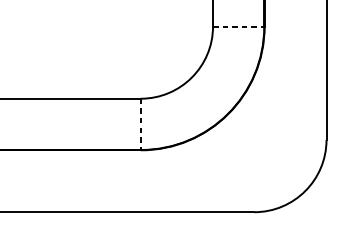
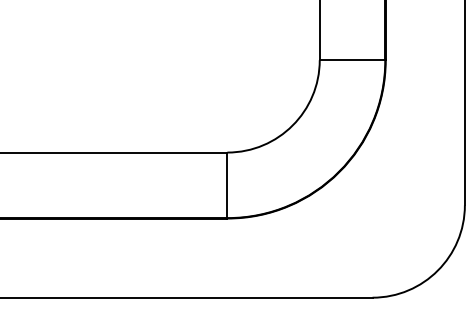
line: (238, 26) -> (352, 60), dashed -> solid
line: (140, 124) -> (227, 185), dashed -> solid

